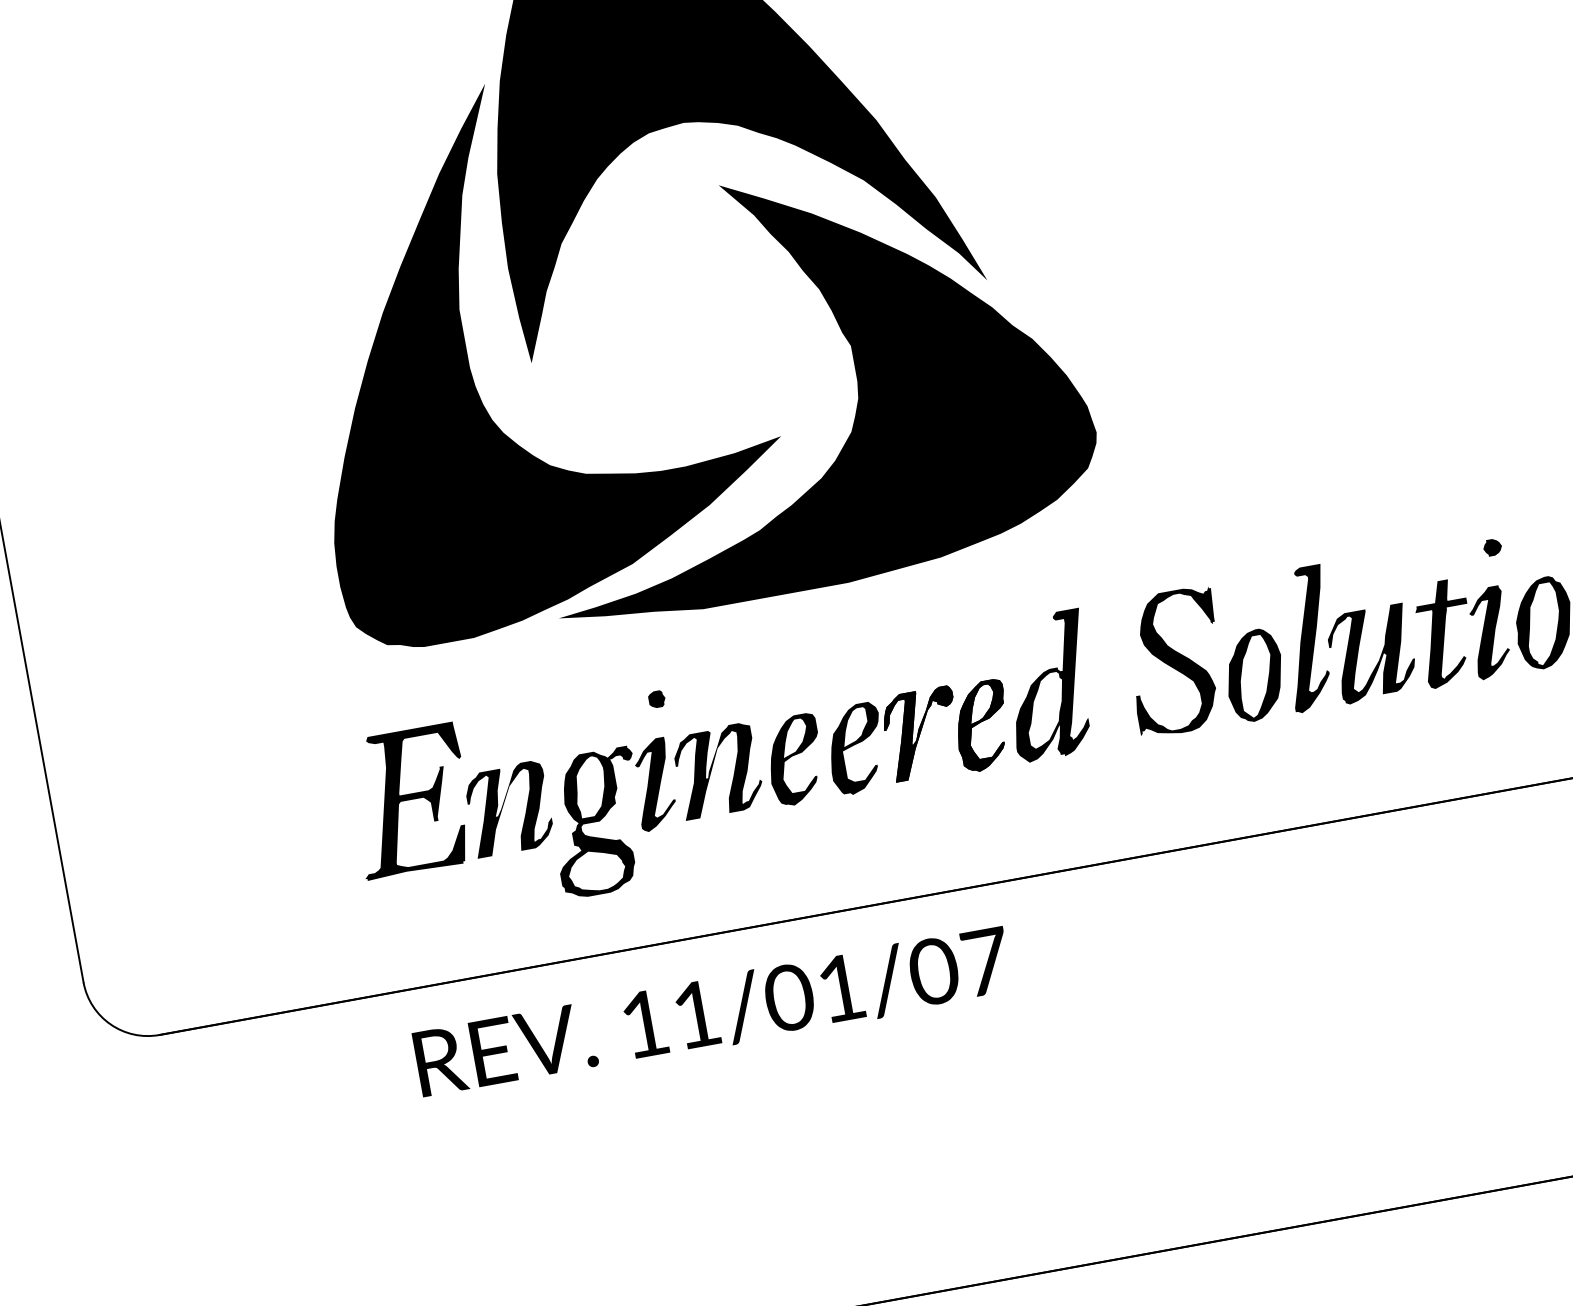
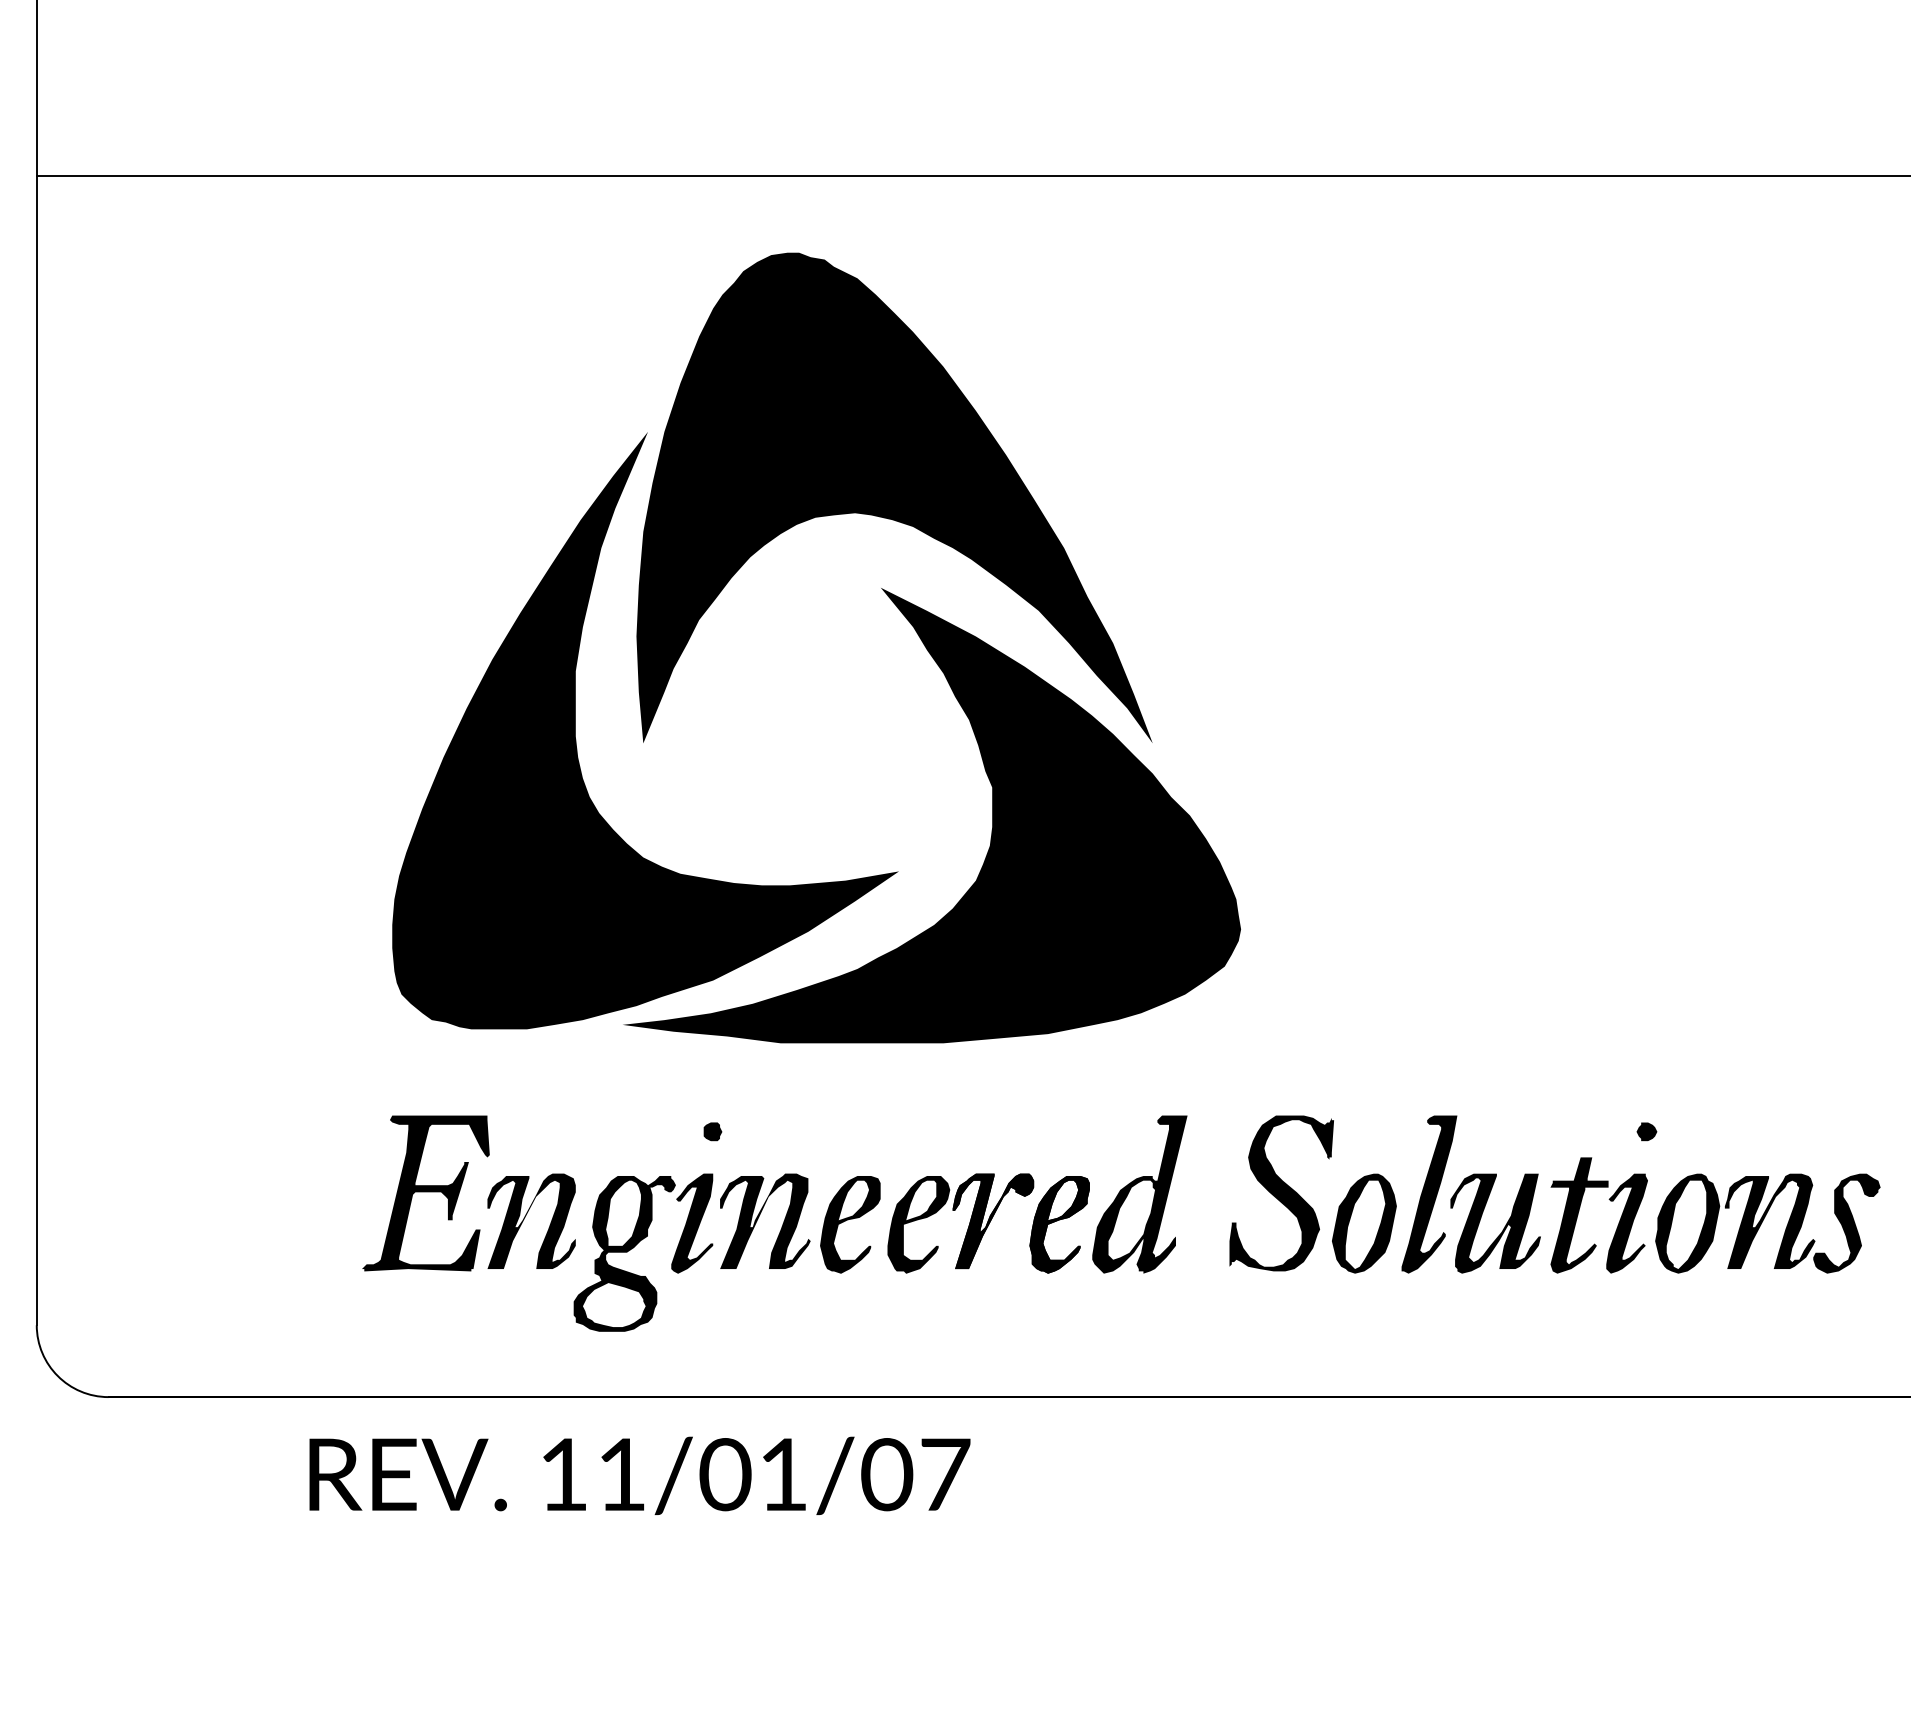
text: (712, 1012) -> (639, 1475), moved

